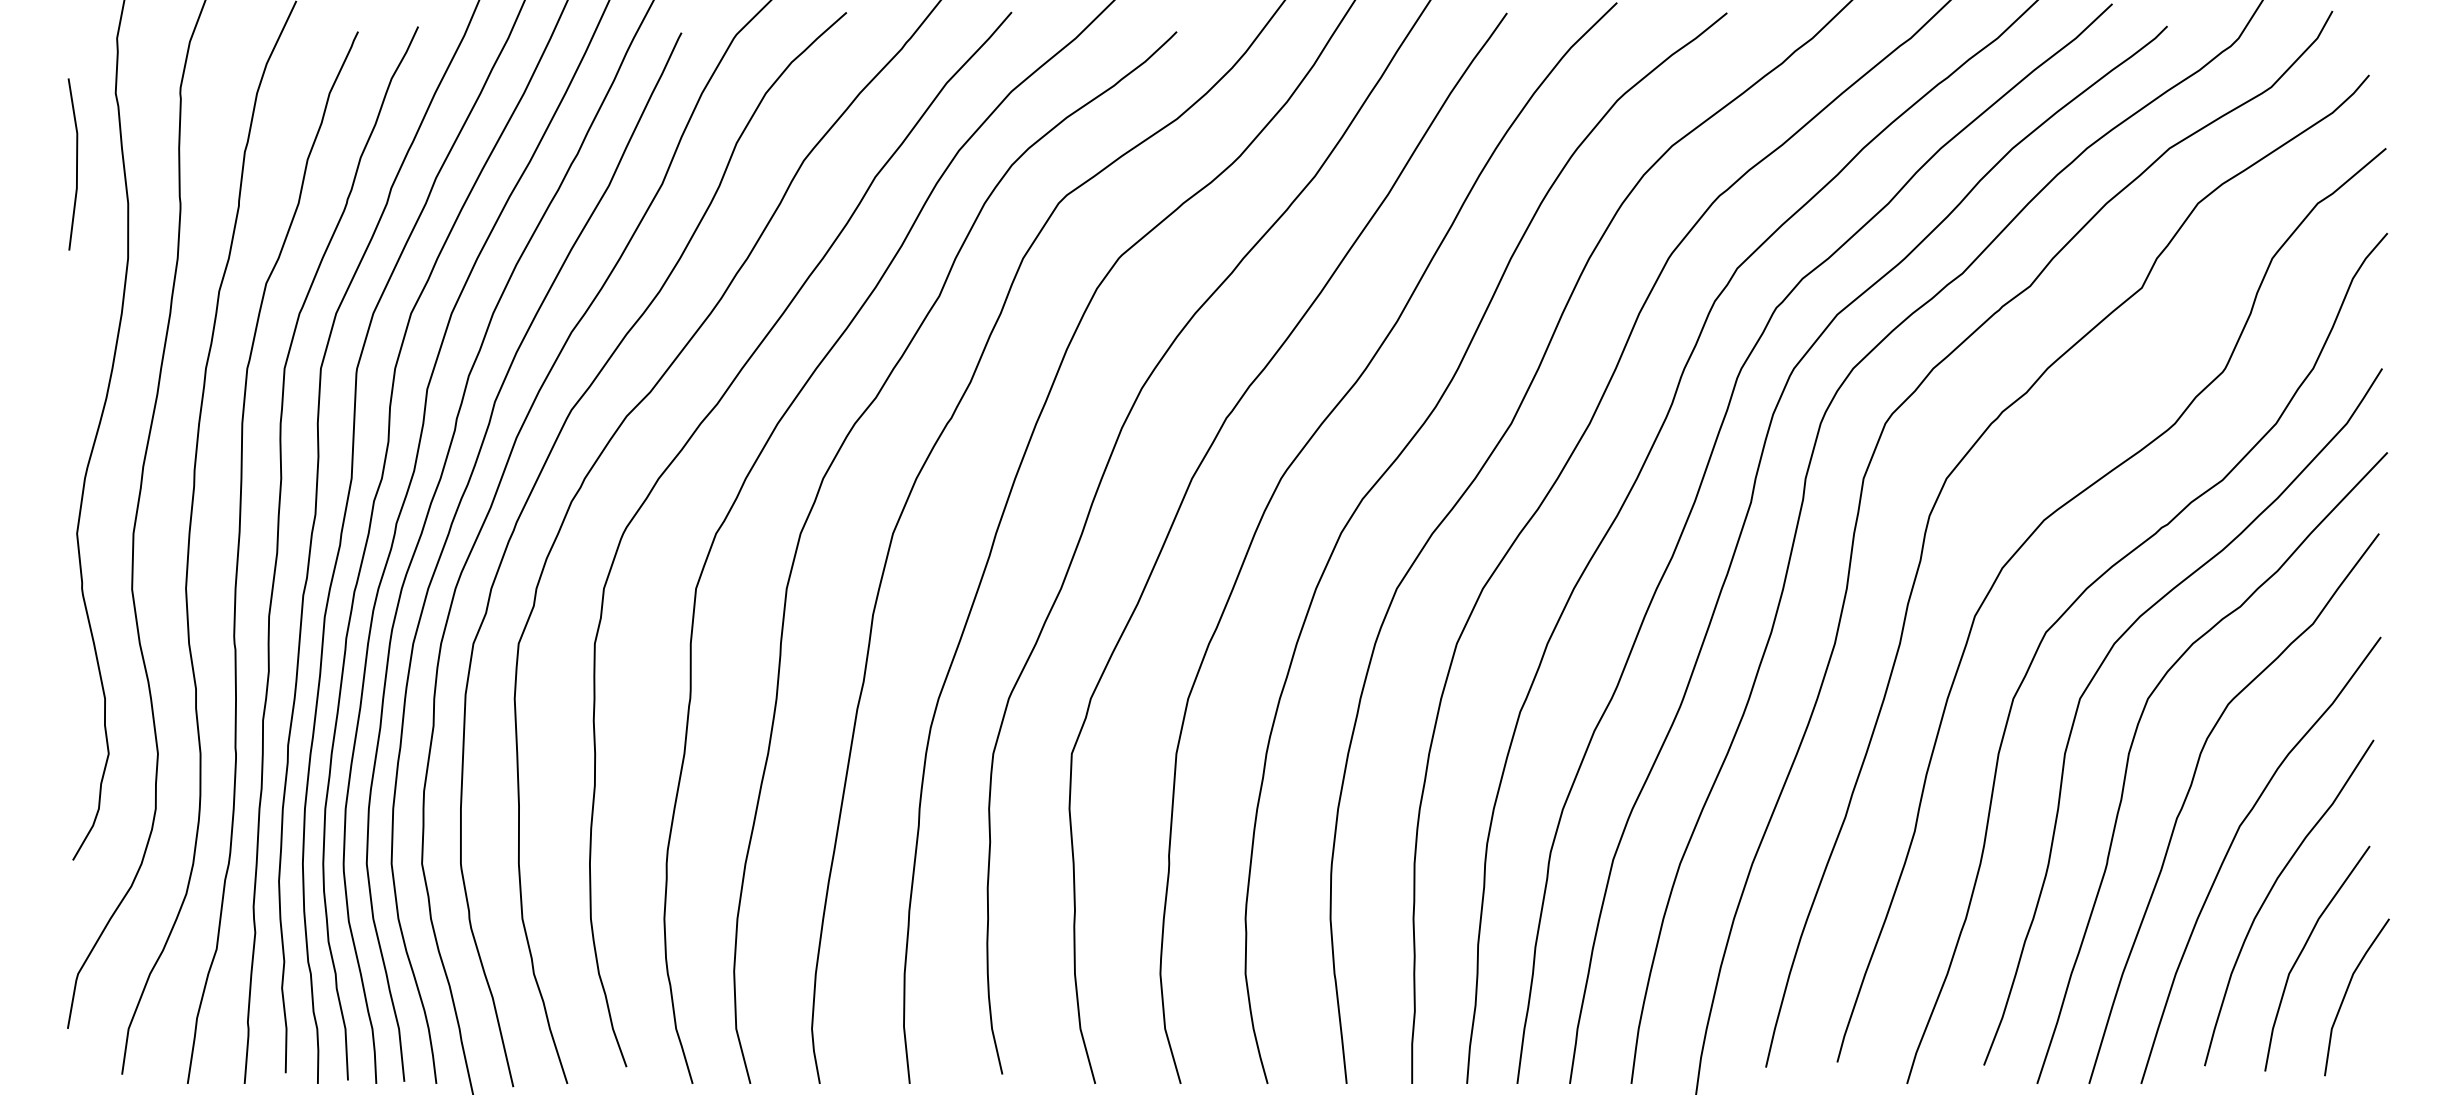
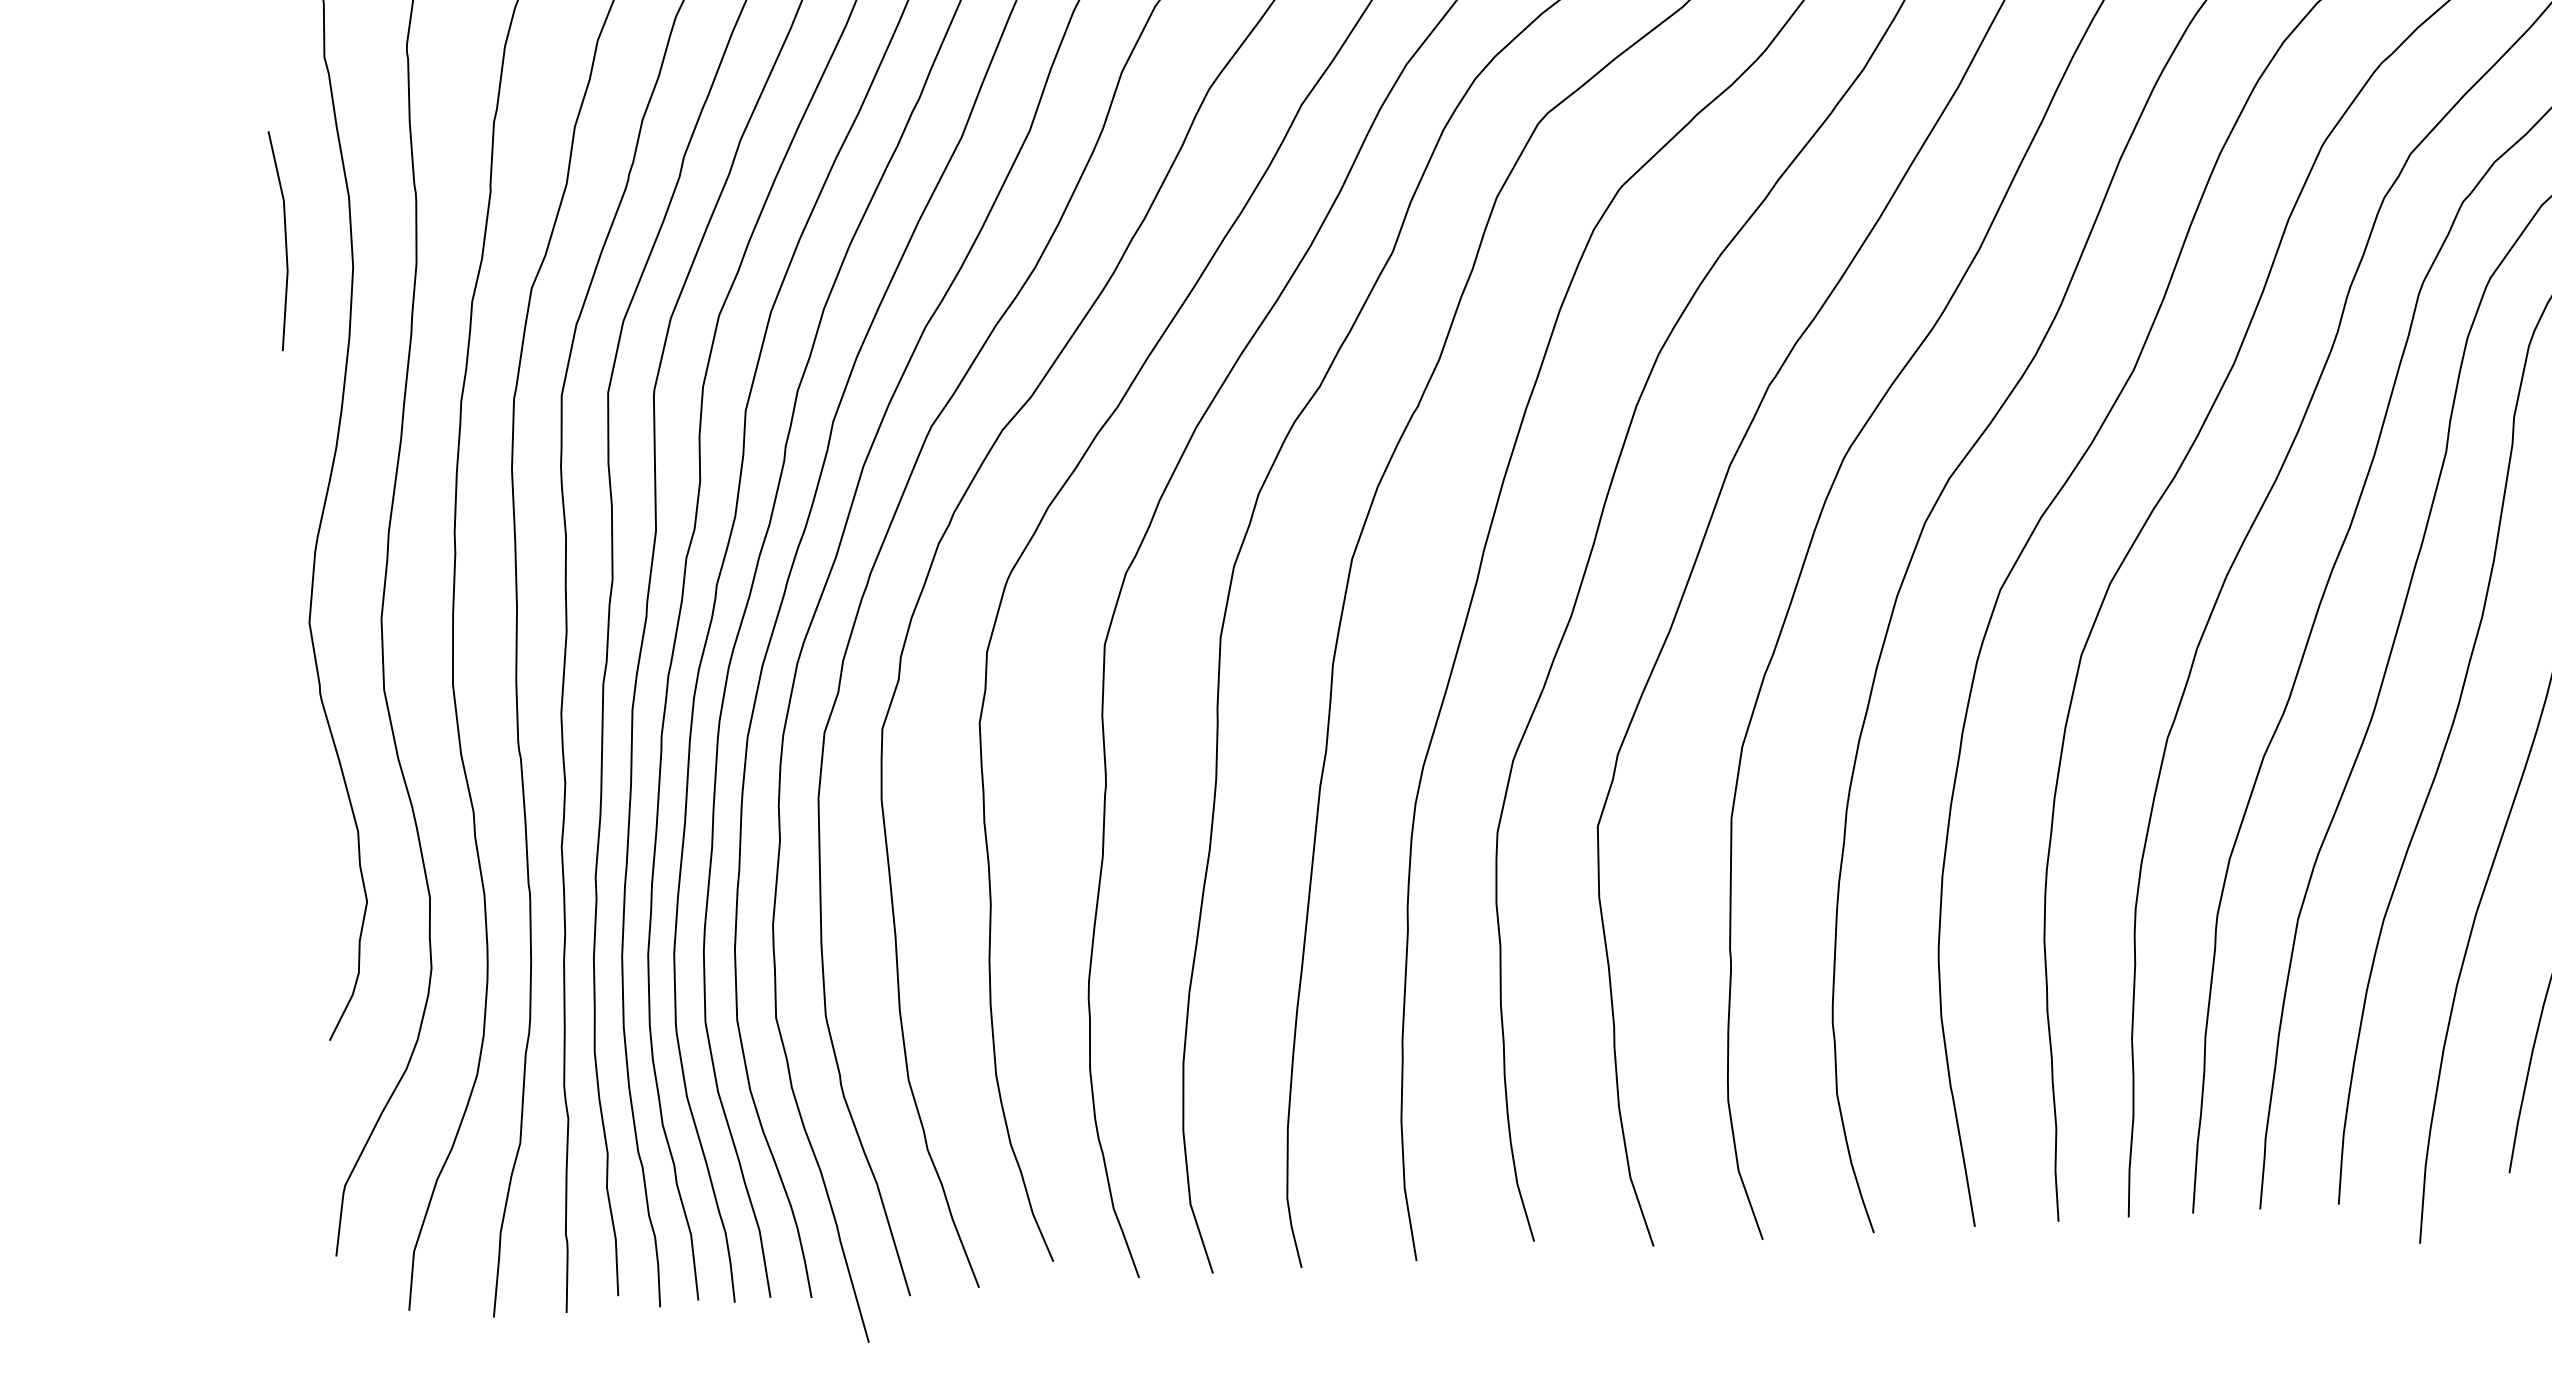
line: (76, 164) -> (285, 240), moved

